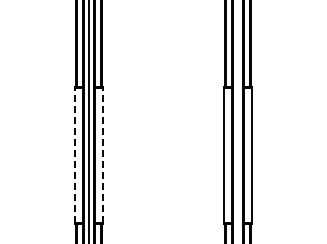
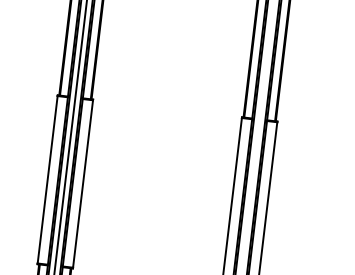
line: (74, 155) -> (47, 179), dashed -> solid
line: (103, 155) -> (83, 184), dashed -> solid

